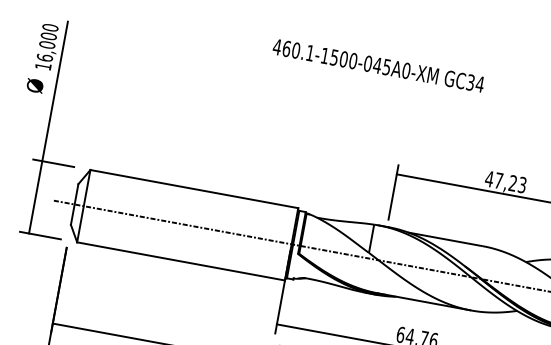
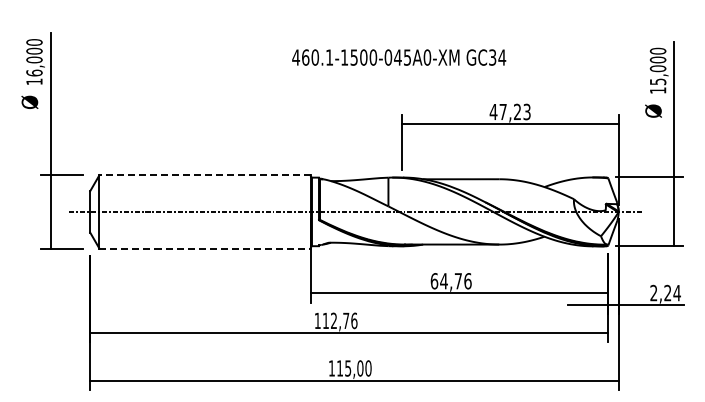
text: (379, 65) -> (399, 57), moved
line: (194, 189) -> (205, 175), solid -> dashed
line: (181, 261) -> (205, 248), solid -> dashed

